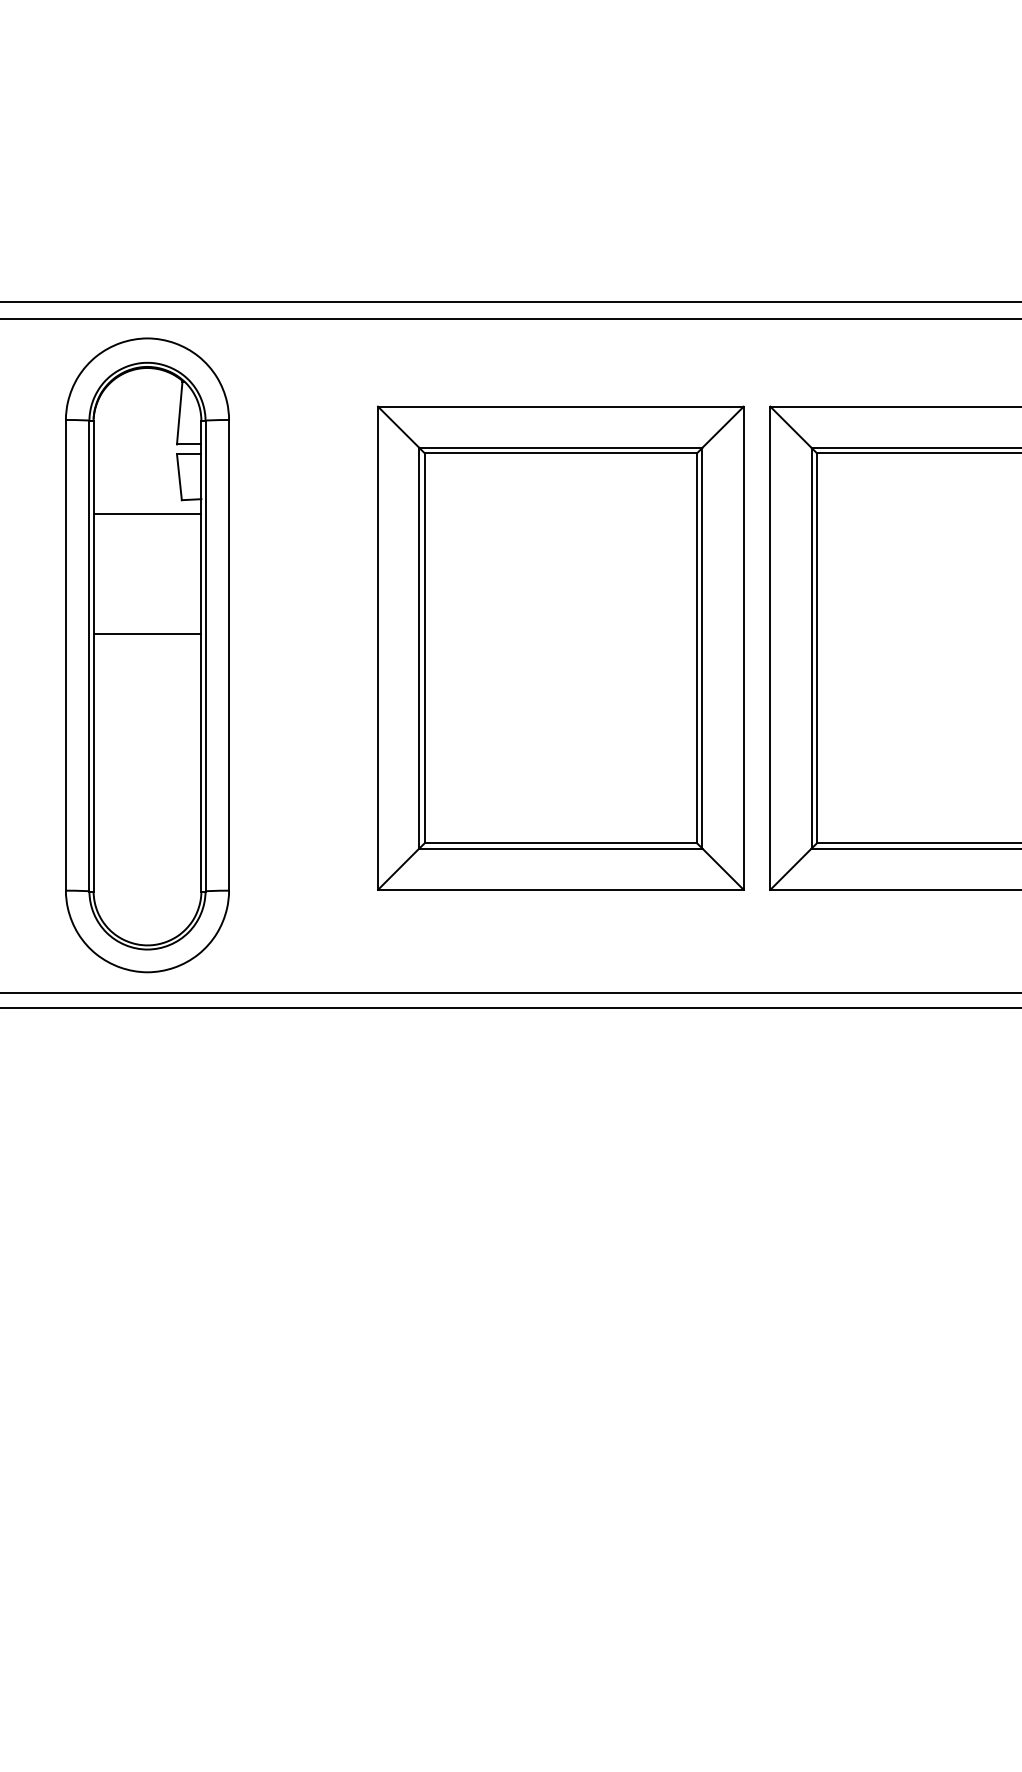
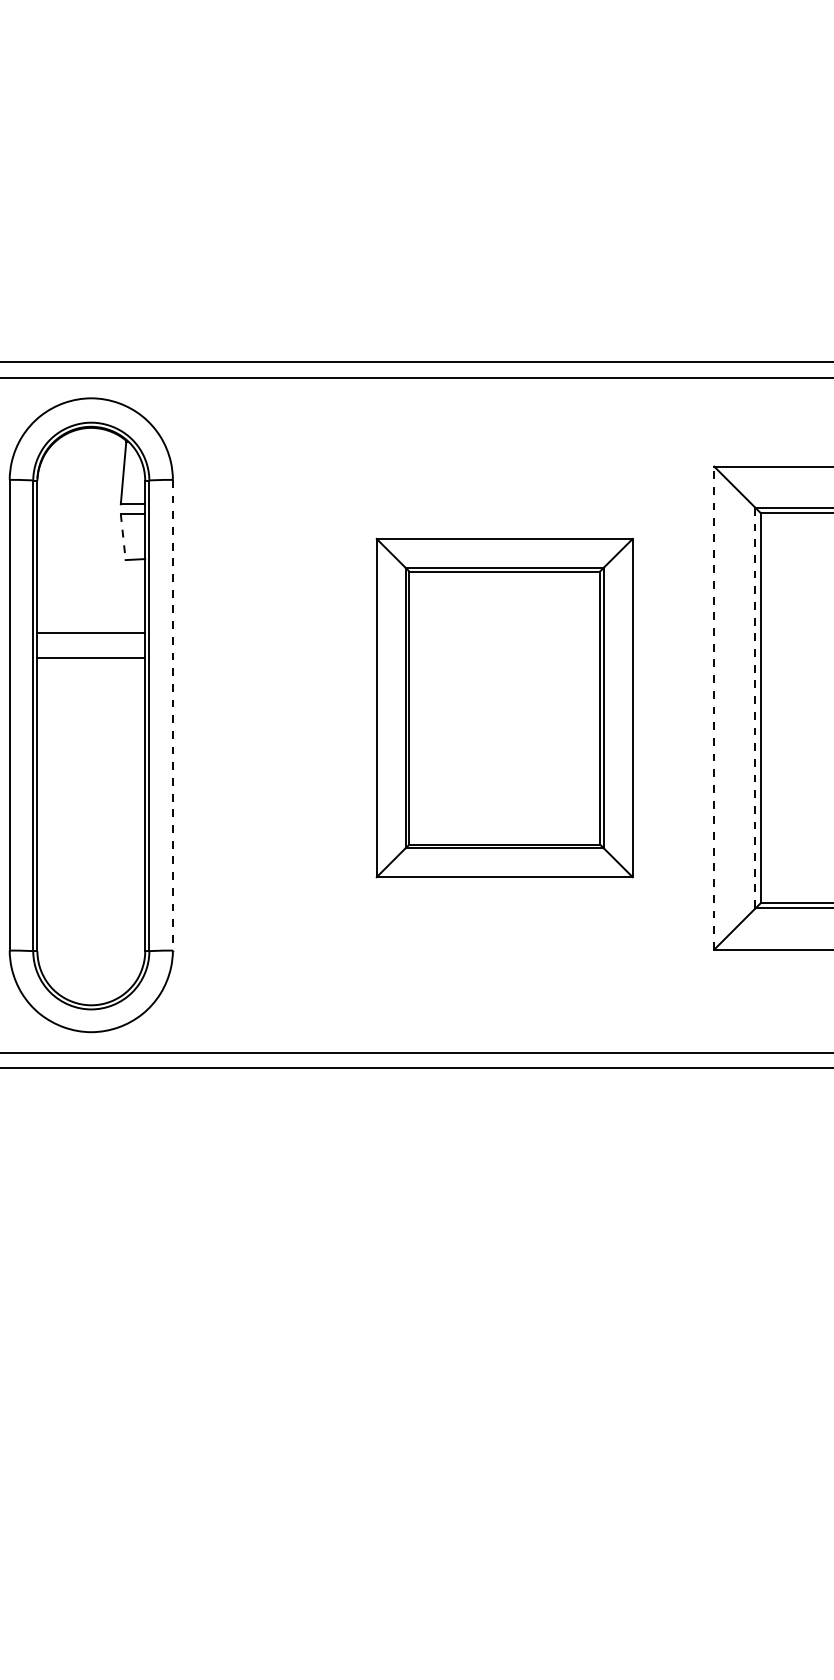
line: (179, 477) -> (123, 537), solid -> dashed
line: (147, 513) -> (91, 632), moved
line: (147, 633) -> (91, 657), moved
part: (560, 647) -> (504, 707), size x0.7
line: (770, 648) -> (714, 708), solid -> dashed
line: (811, 648) -> (755, 708), solid -> dashed
line: (229, 655) -> (173, 715), solid -> dashed

